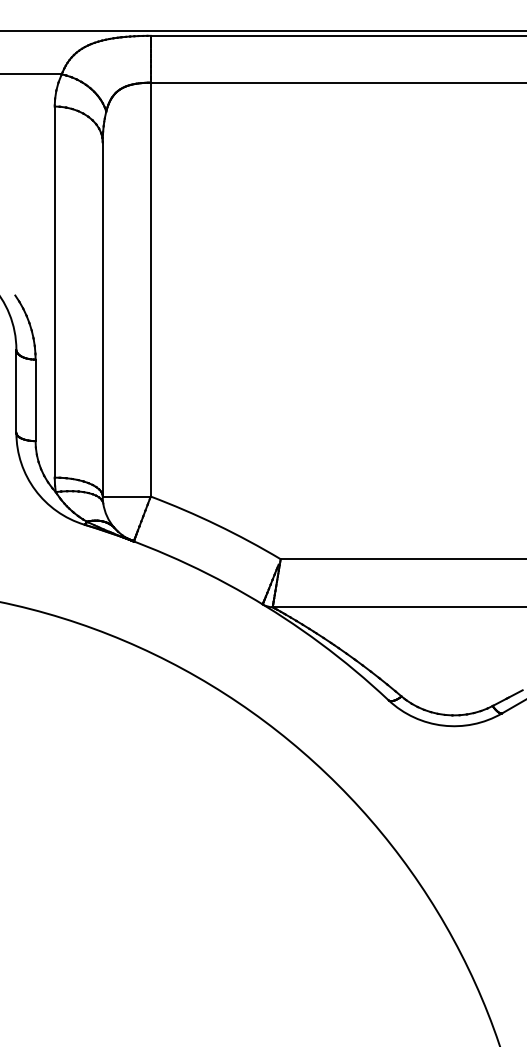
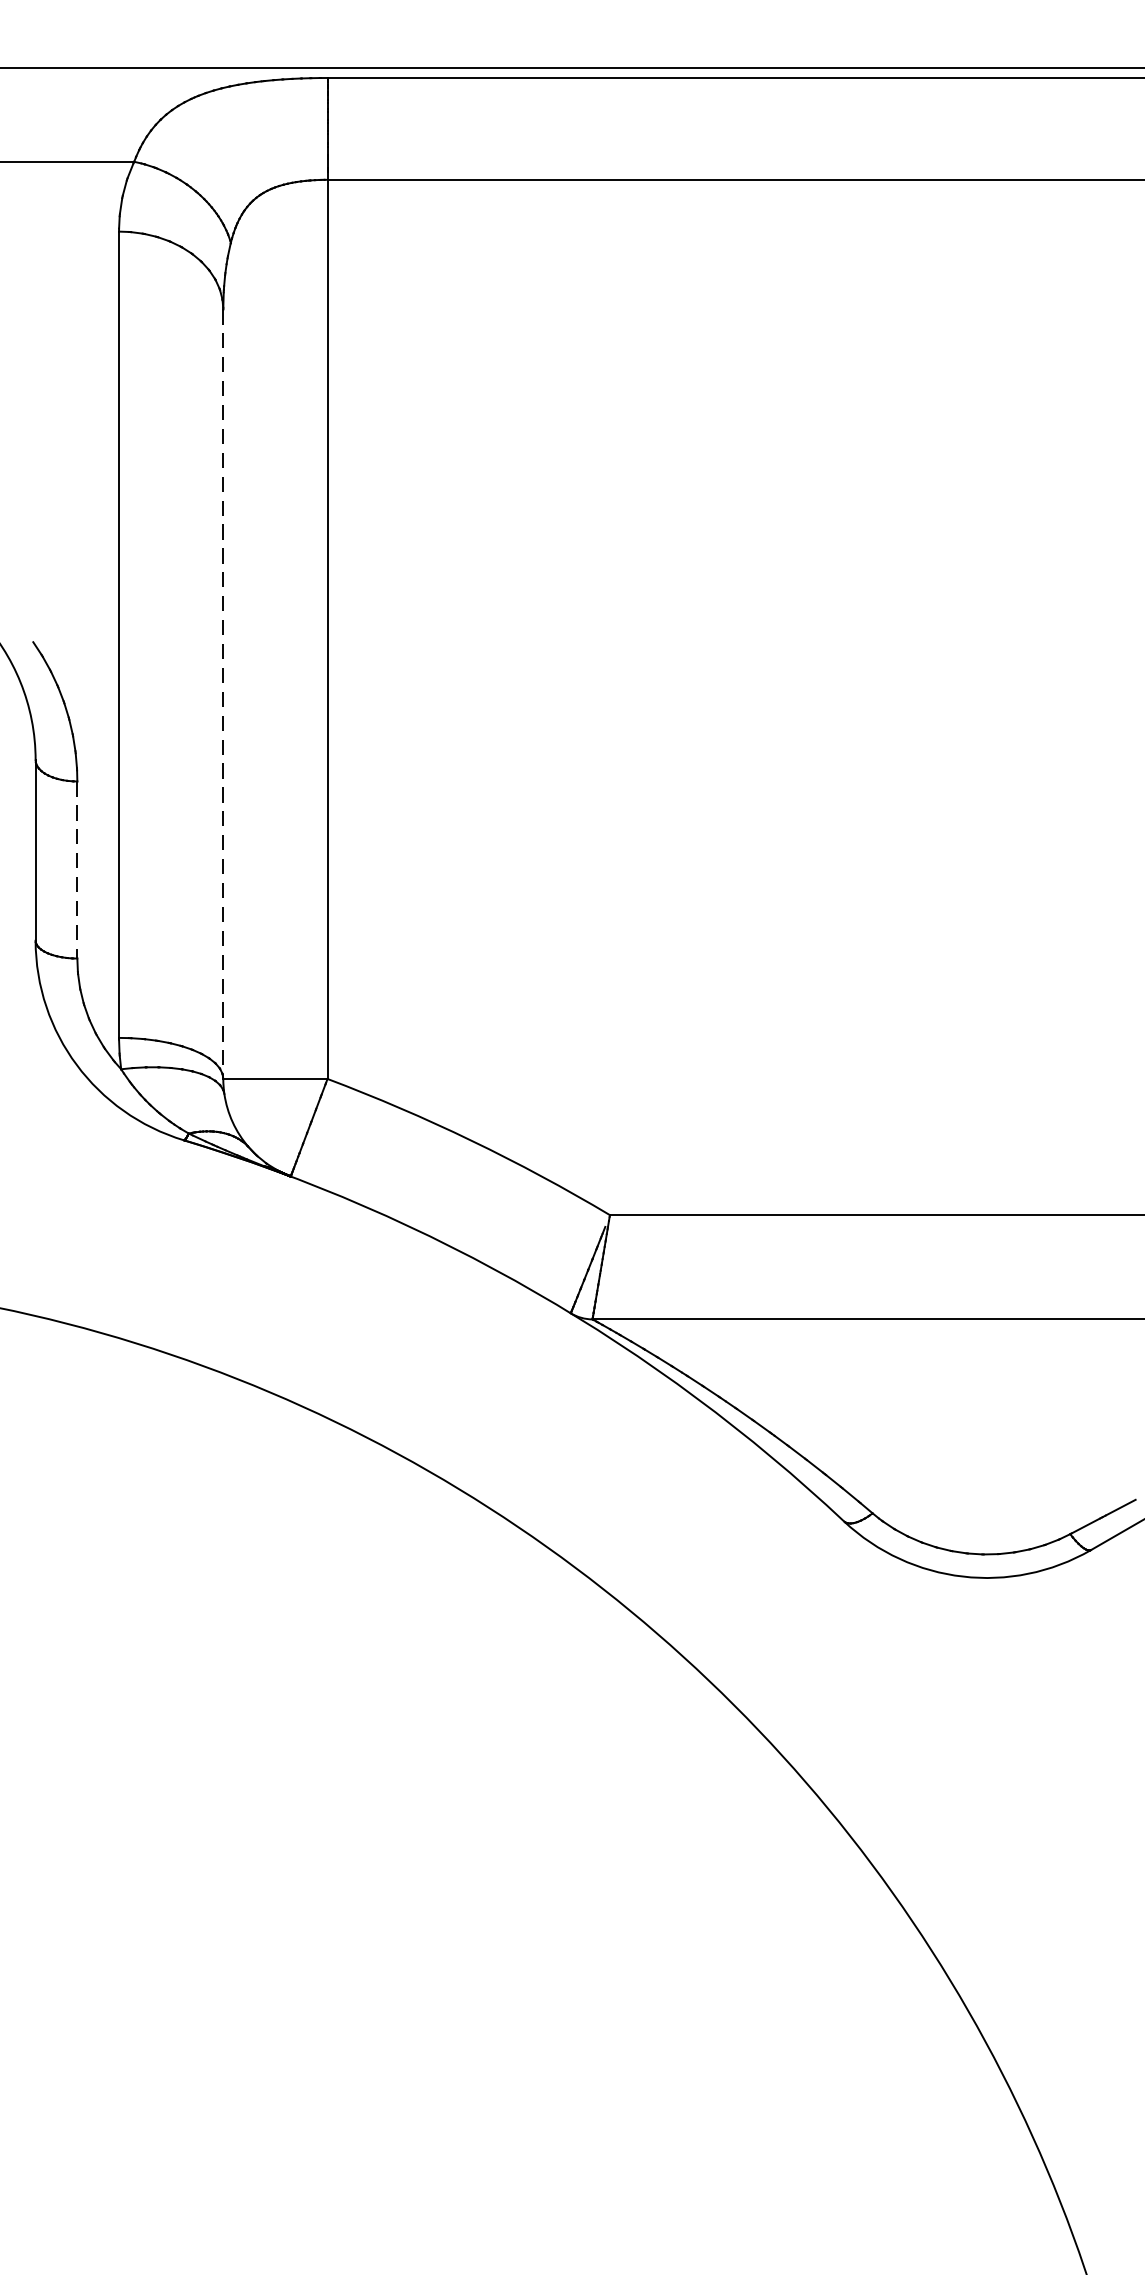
line: (102, 319) -> (222, 694), solid -> dashed
line: (35, 400) -> (77, 870), solid -> dashed

